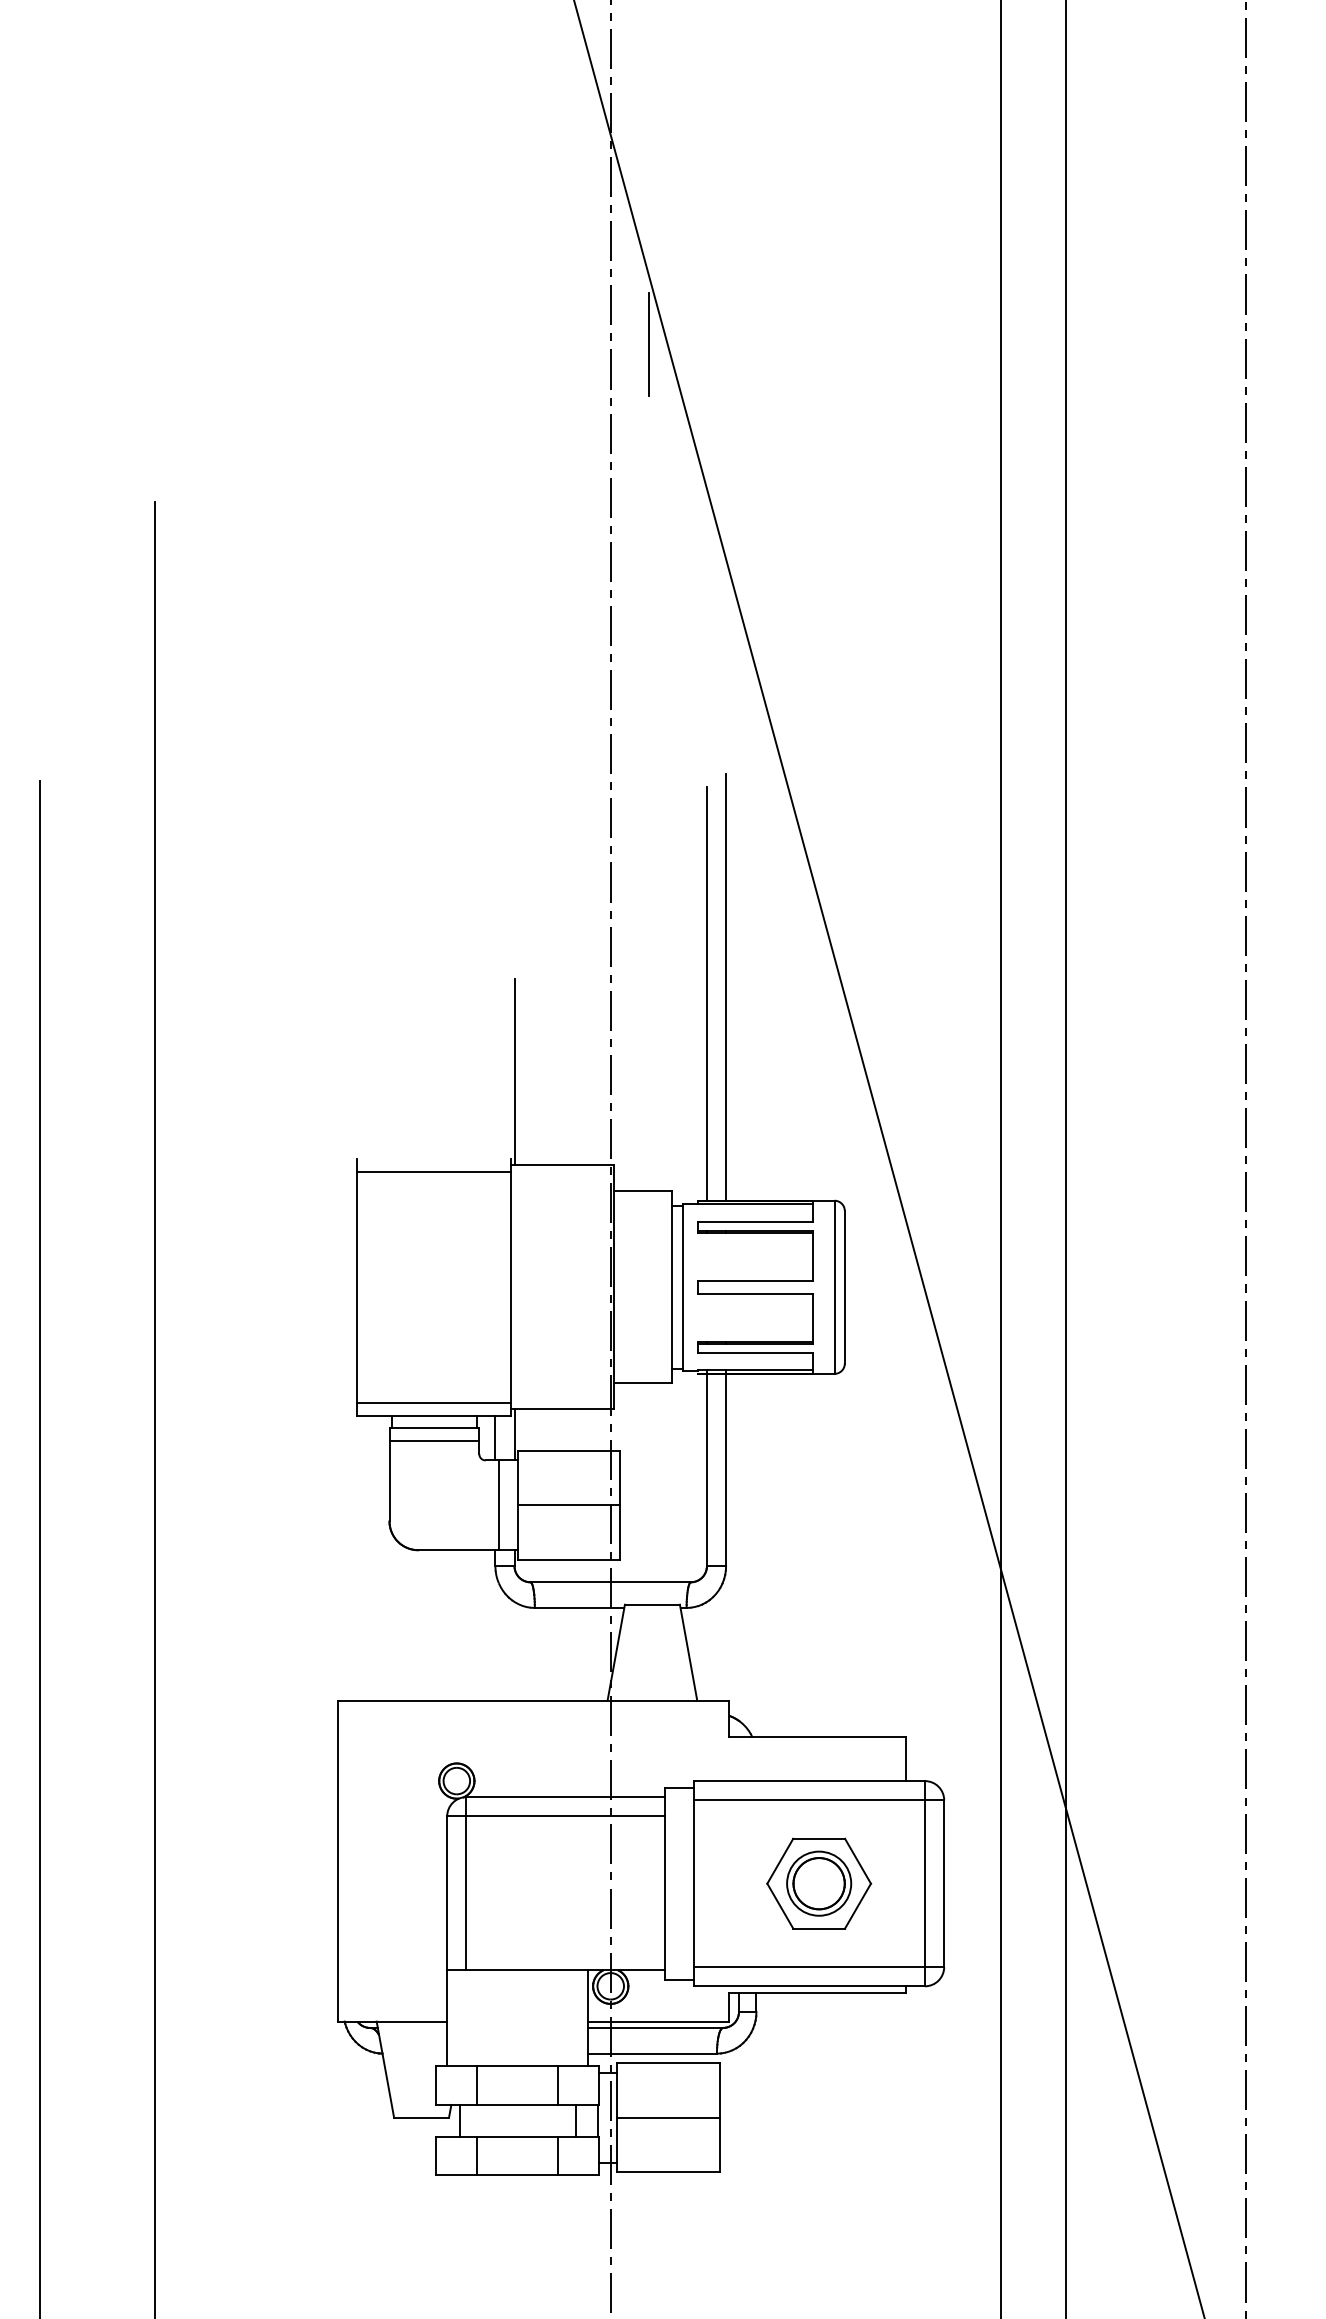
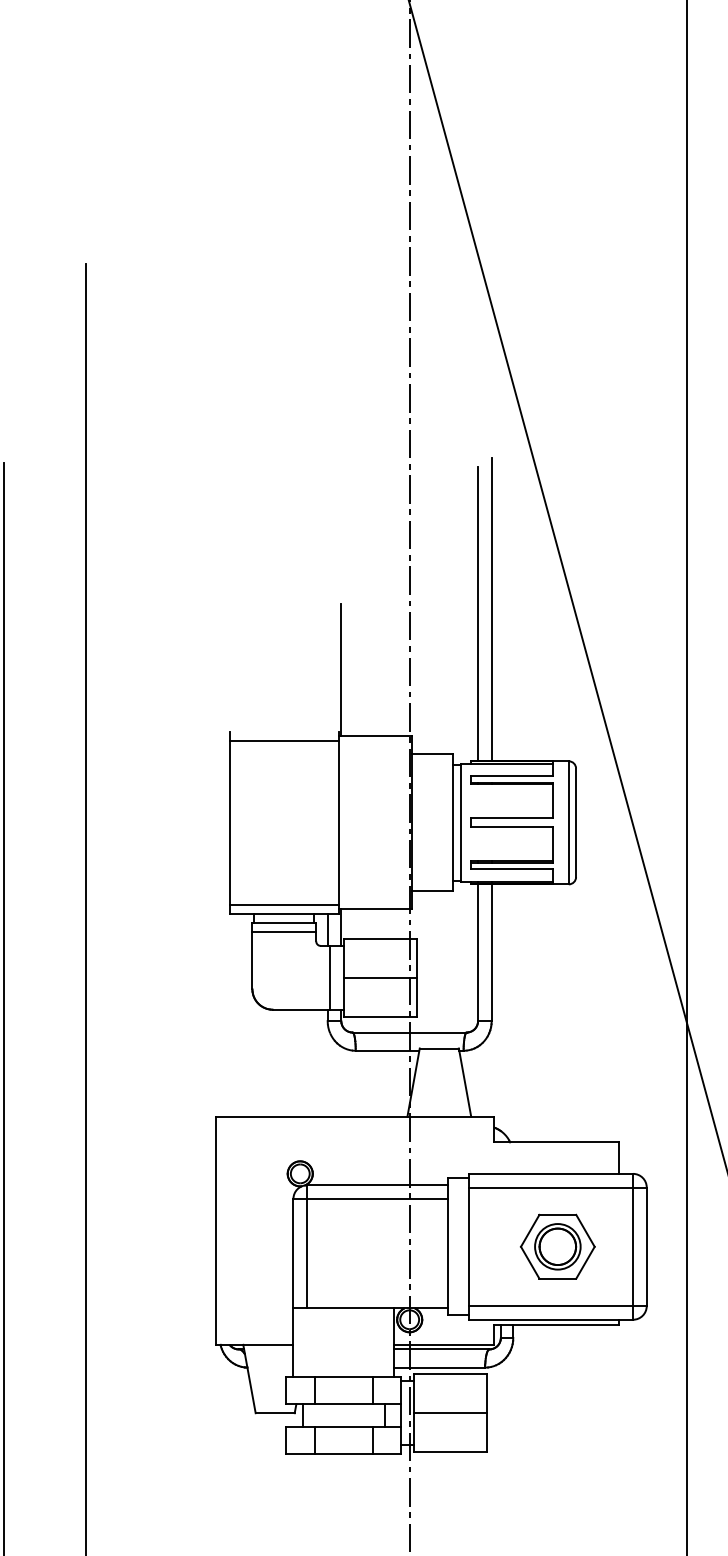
line: (649, 344) -> (437, 152), removed

